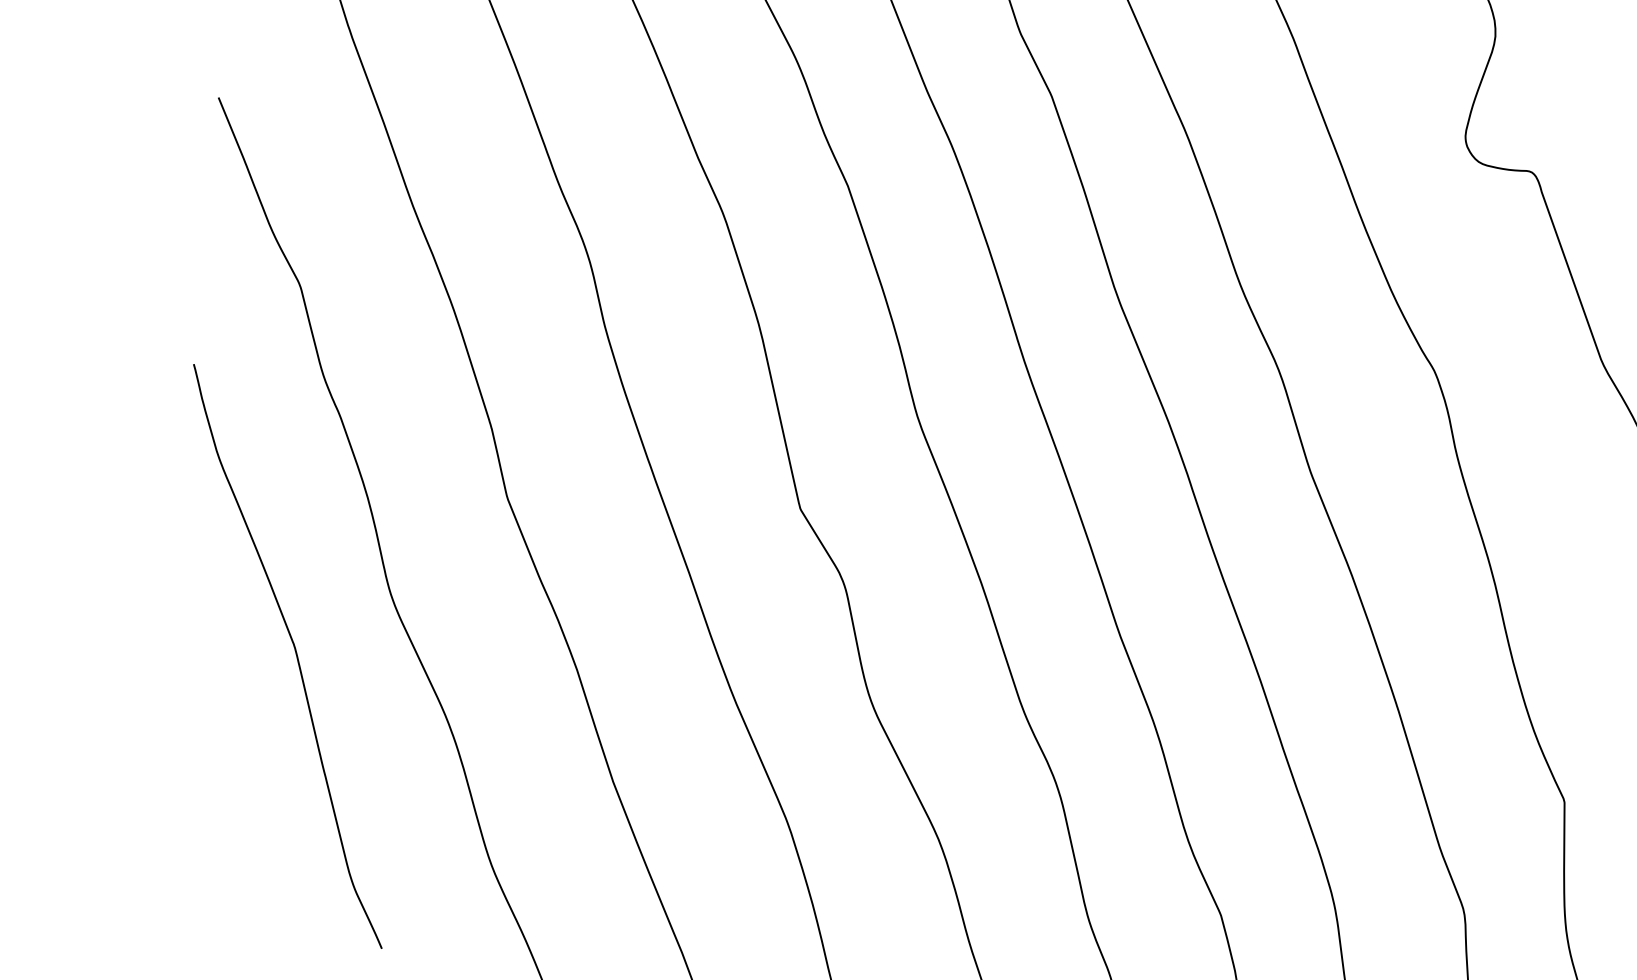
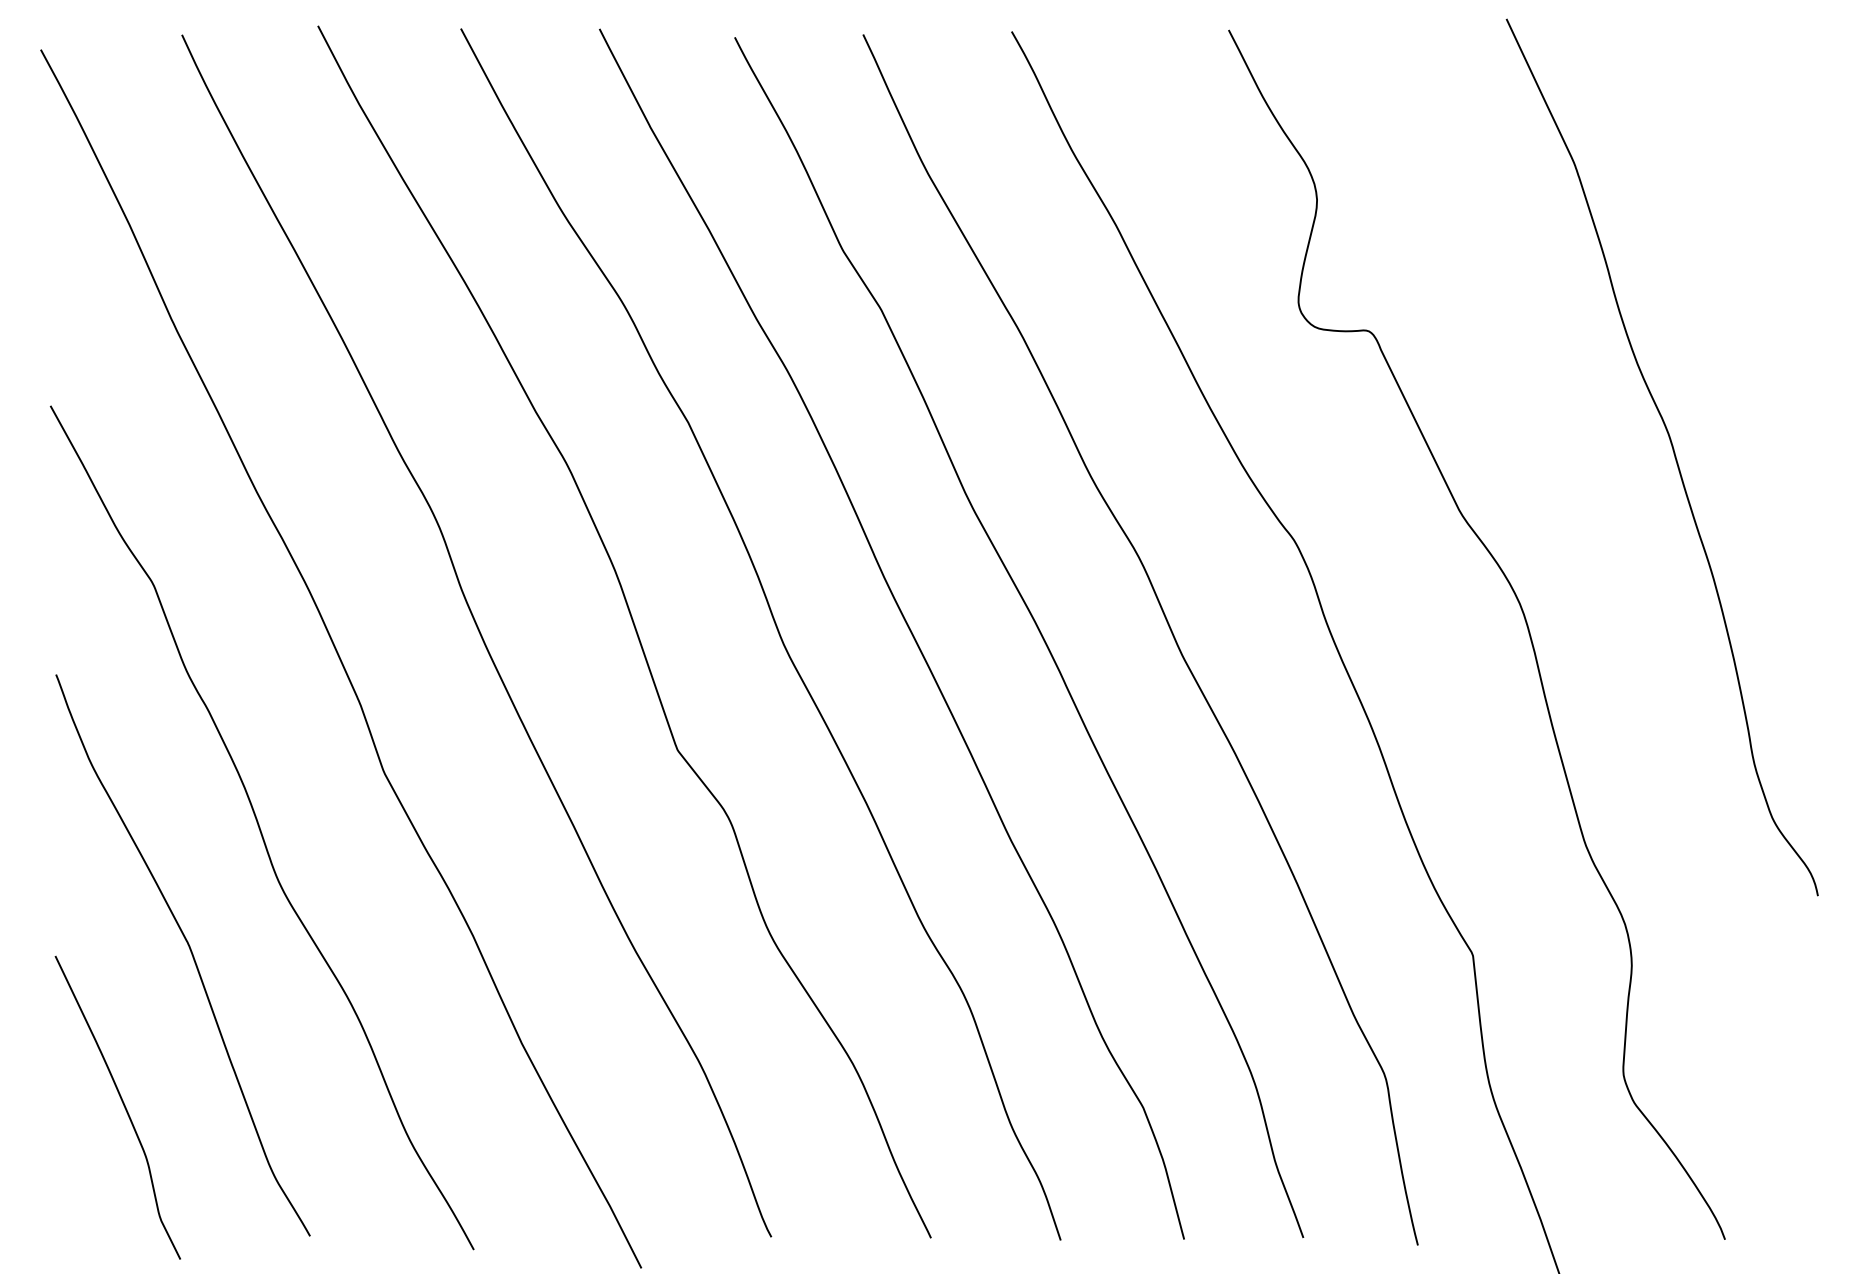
curve: (211, 799) -> (123, 1106), added

